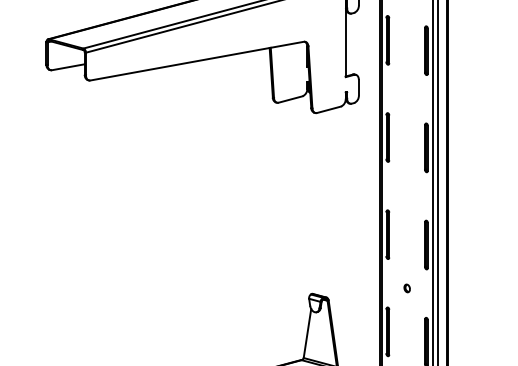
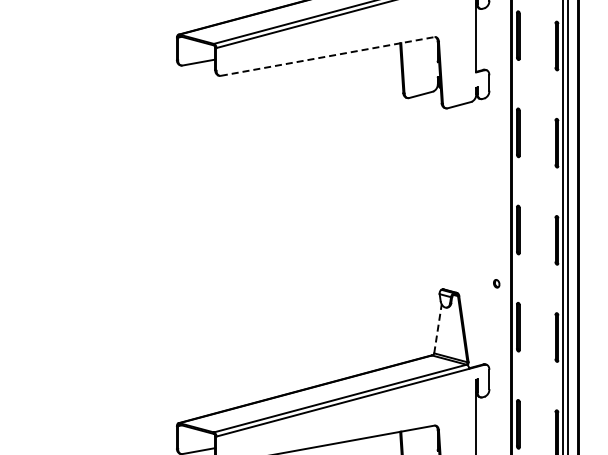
line: (197, 61) -> (327, 56), solid -> dashed
part: (407, 288) -> (496, 283), moved
line: (307, 333) -> (437, 328), solid -> dashed

